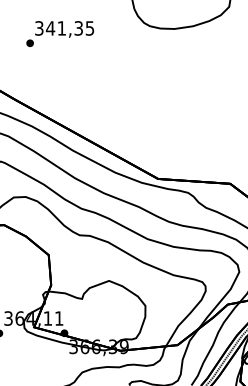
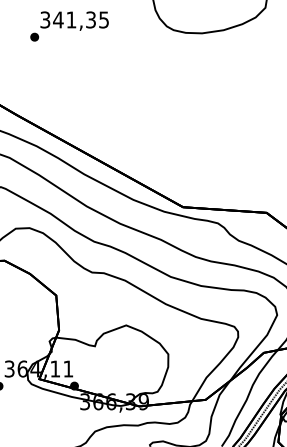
text: (60, 33) -> (69, 25), moved

